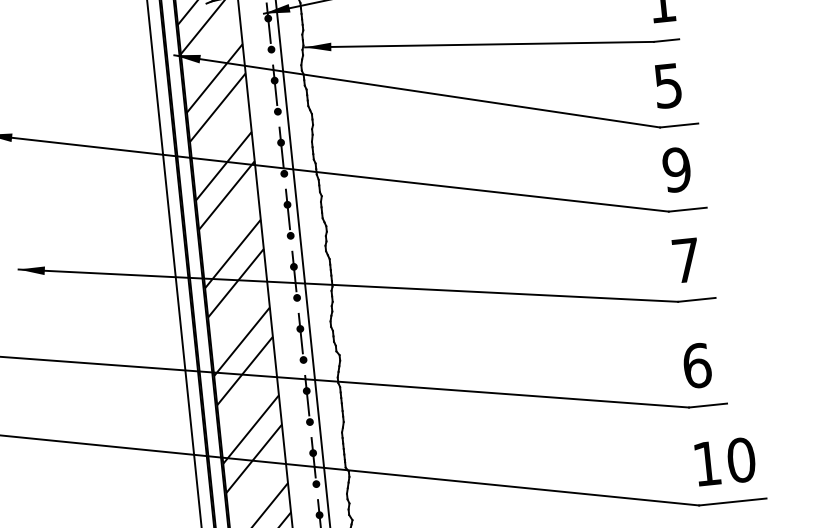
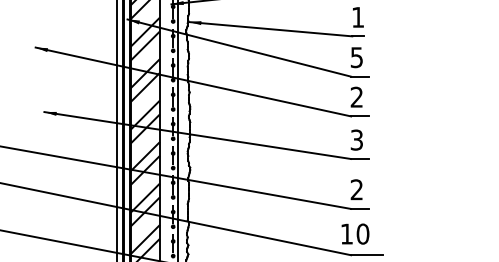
text: (675, 168) -> (356, 96), 9 -> 2
text: (685, 259) -> (356, 139), 7 -> 3
text: (696, 365) -> (356, 189), 6 -> 2
text: (725, 460) -> (355, 233), moved

